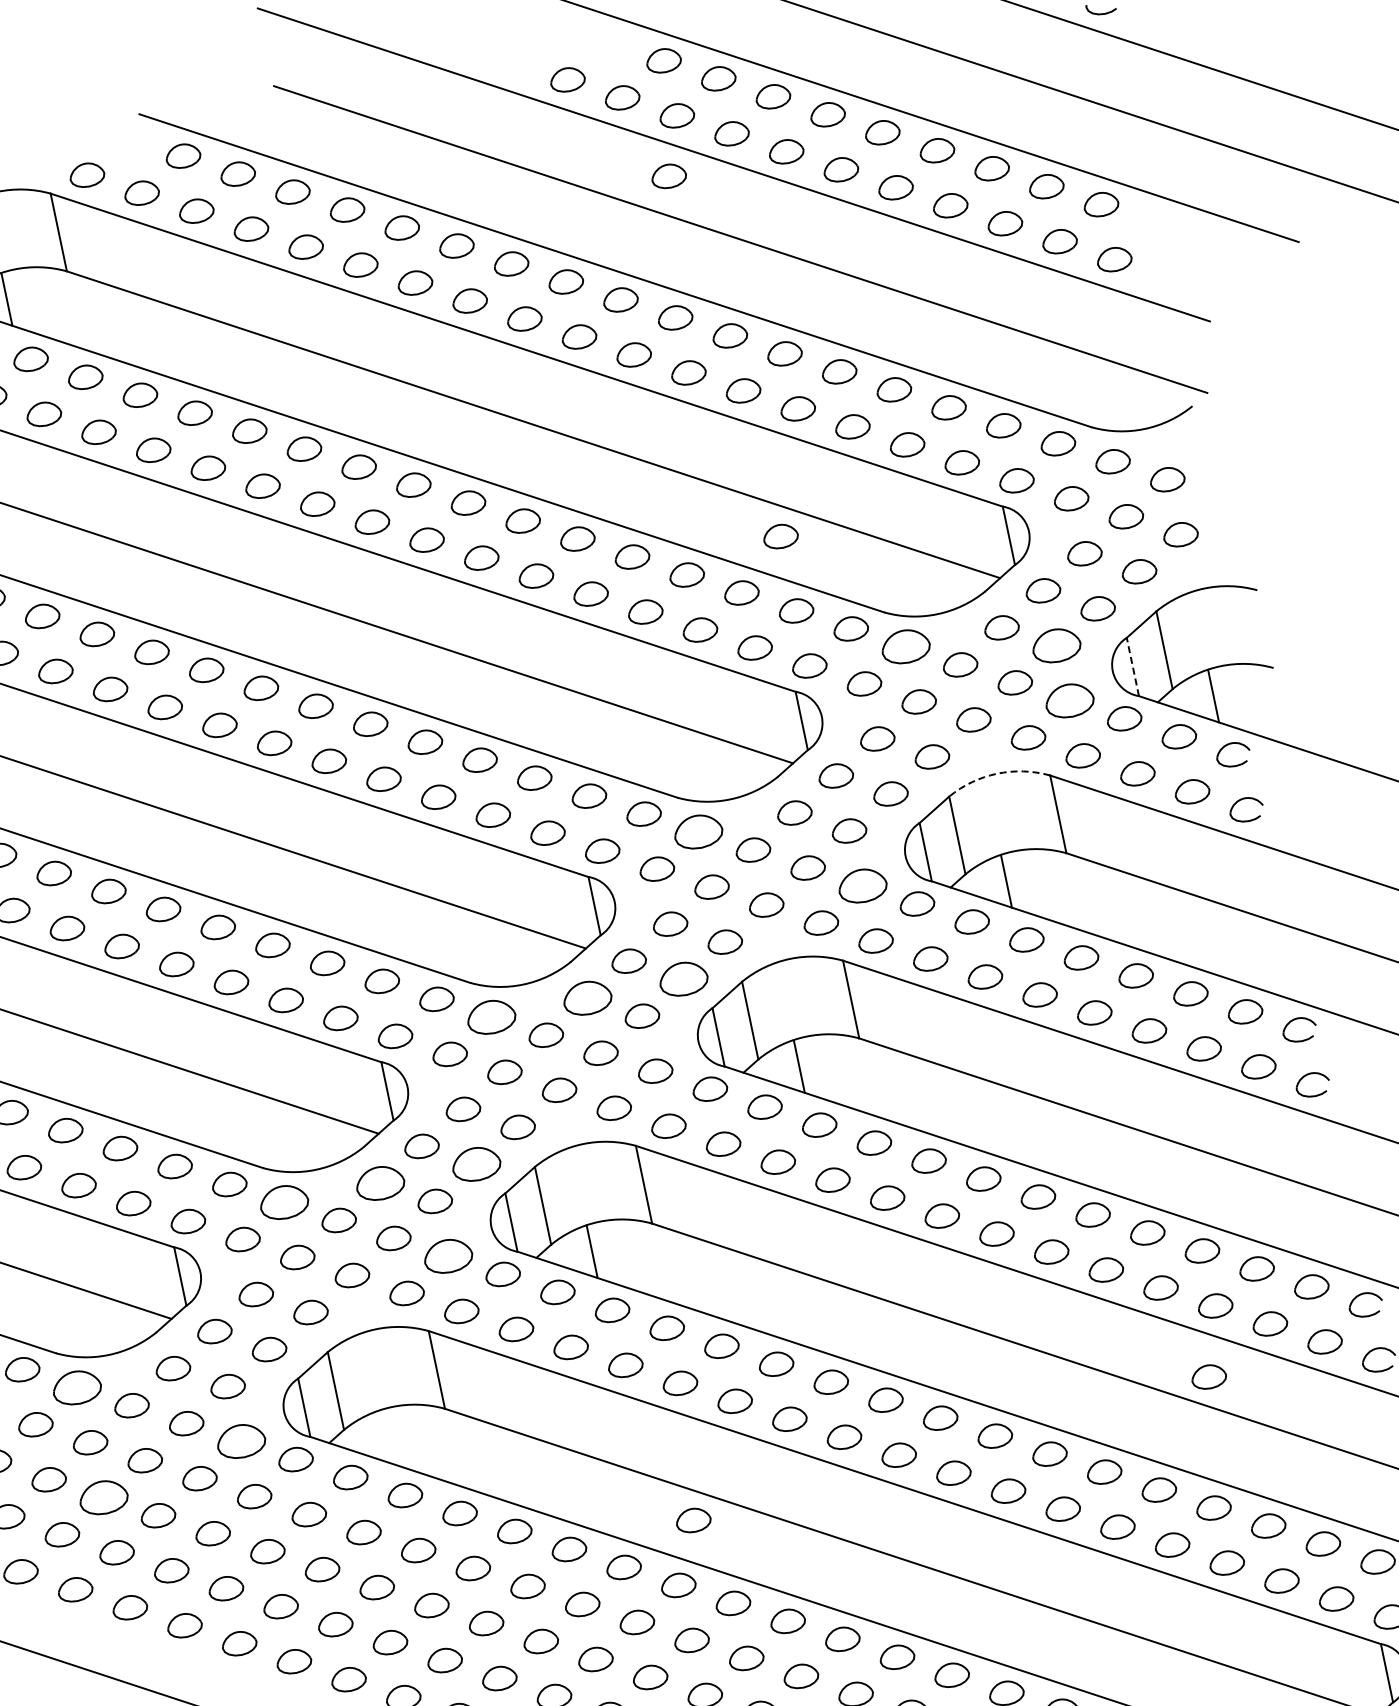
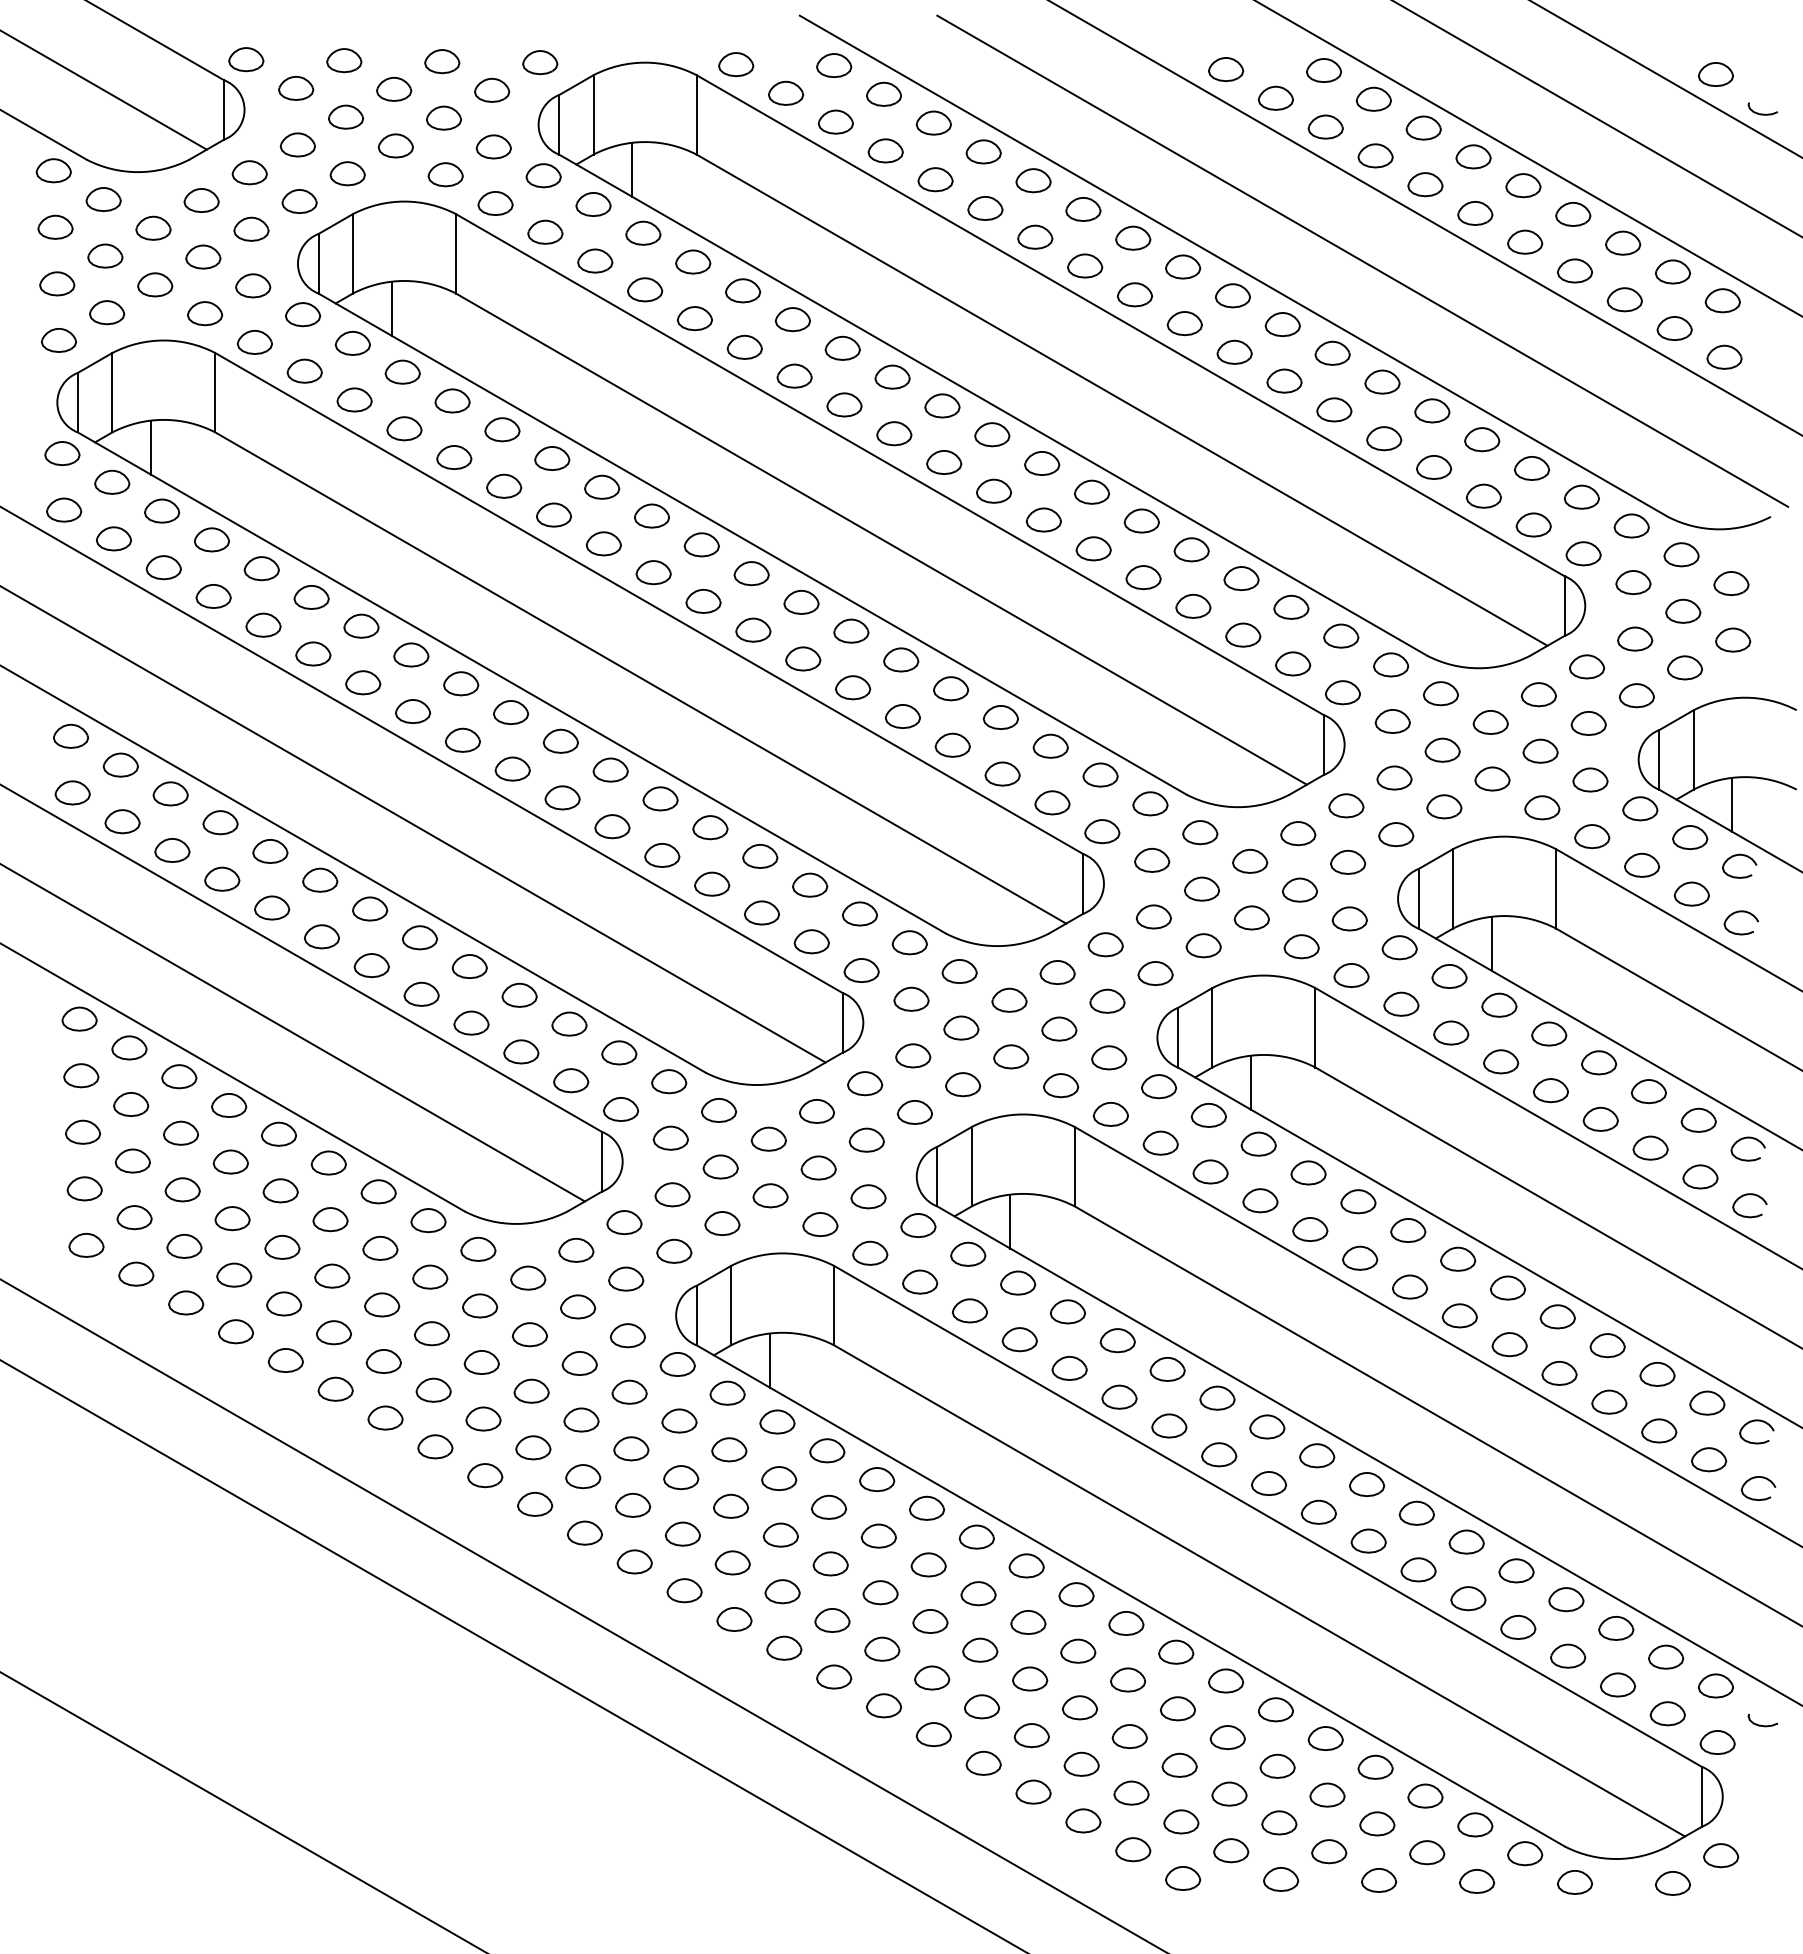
part: (668, 176) -> (1305, 184), removed
part: (780, 535) -> (1341, 559), removed
part: (1056, 645) -> (1588, 723), size x0.71
part: (905, 646) -> (1440, 693), size x0.71
line: (1133, 666) -> (1659, 759), dashed -> solid
part: (1069, 700) -> (1590, 779), size x0.71
arc: (997, 773) -> (1504, 836), dashed -> solid
part: (698, 831) -> (1200, 832), size x0.71
part: (862, 885) -> (1349, 918), size x0.71
part: (683, 979) -> (1155, 973), size x0.71
part: (587, 998) -> (1057, 972), size x0.71
part: (491, 1017) -> (959, 971), size x0.71
part: (475, 1164) -> (914, 1112), size x0.71
part: (379, 1183) -> (816, 1111), size x0.71
part: (283, 1202) -> (718, 1110), size x0.71
part: (448, 1256) -> (868, 1196), size x0.71
part: (1208, 1377) -> (1588, 1470), removed
part: (77, 1386) -> (478, 1248), size x0.71
line: (384, 1436) -> (769, 1360), added
part: (240, 1441) -> (627, 1335), size x0.71
part: (103, 1497) -> (481, 1362), size x0.71
part: (693, 1520) -> (1054, 1505), removed

